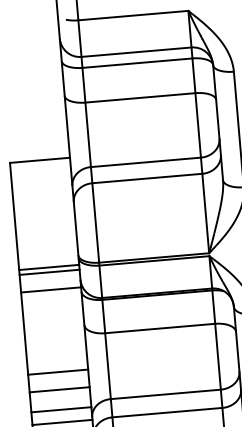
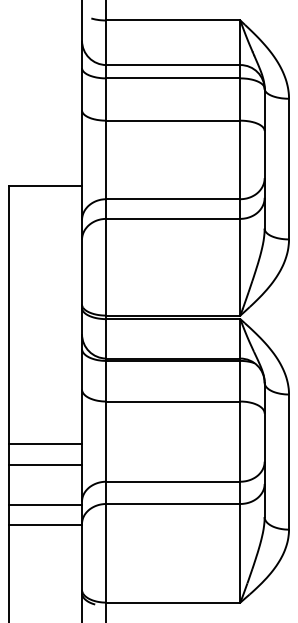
line: (49, 267) -> (45, 316), removed
line: (49, 272) -> (45, 322), removed
line: (51, 289) -> (45, 343), removed
line: (61, 409) -> (45, 489), removed

